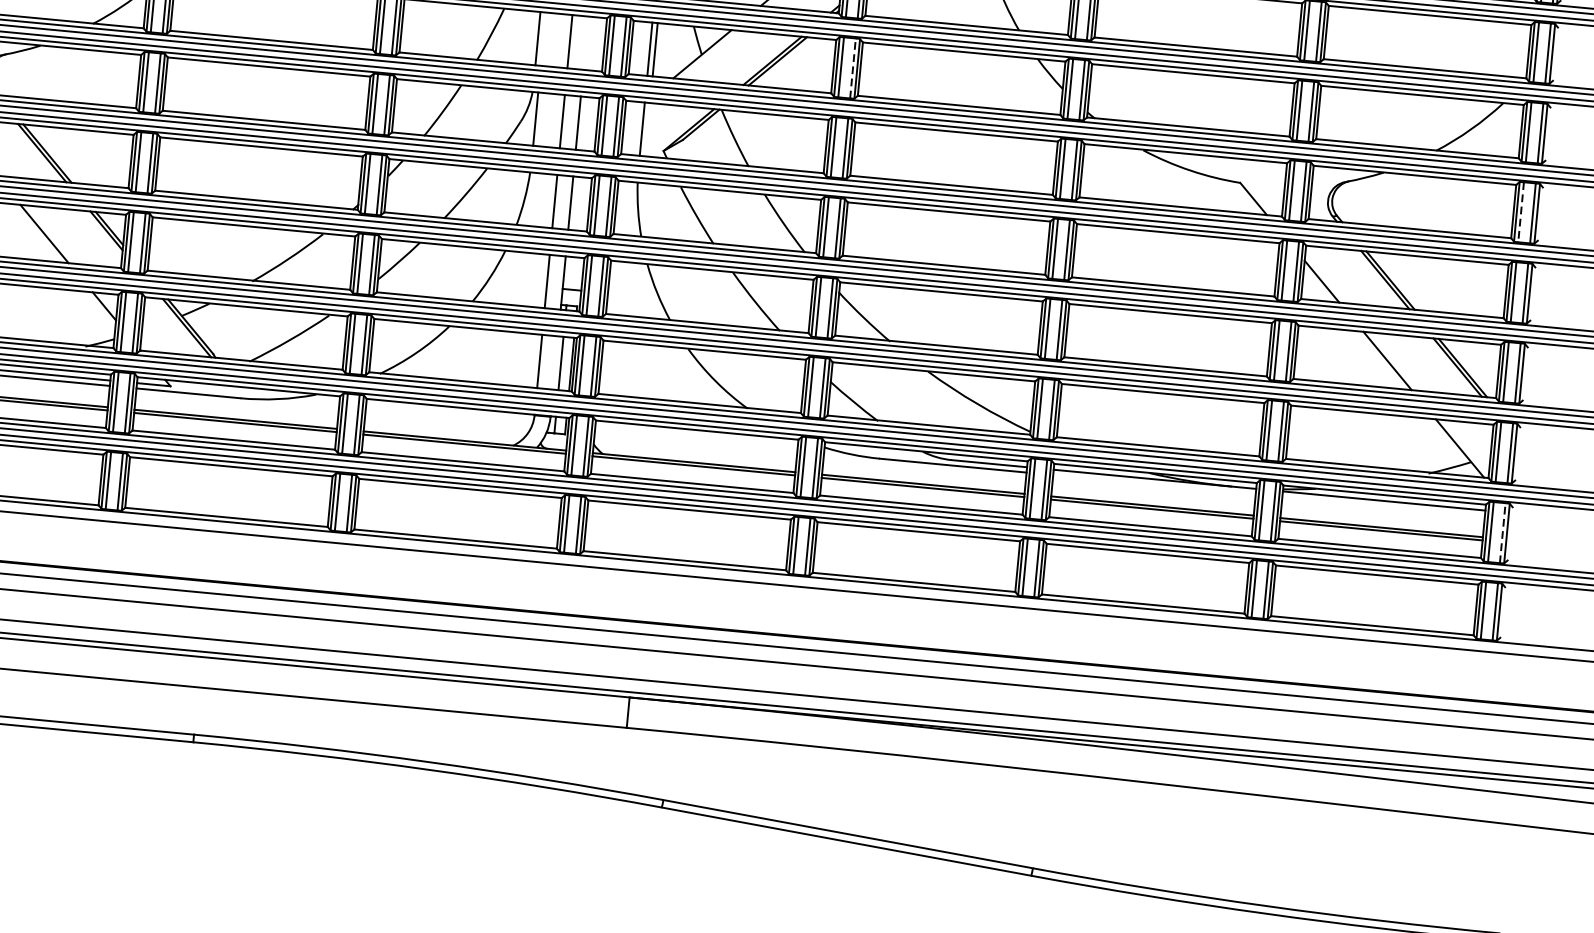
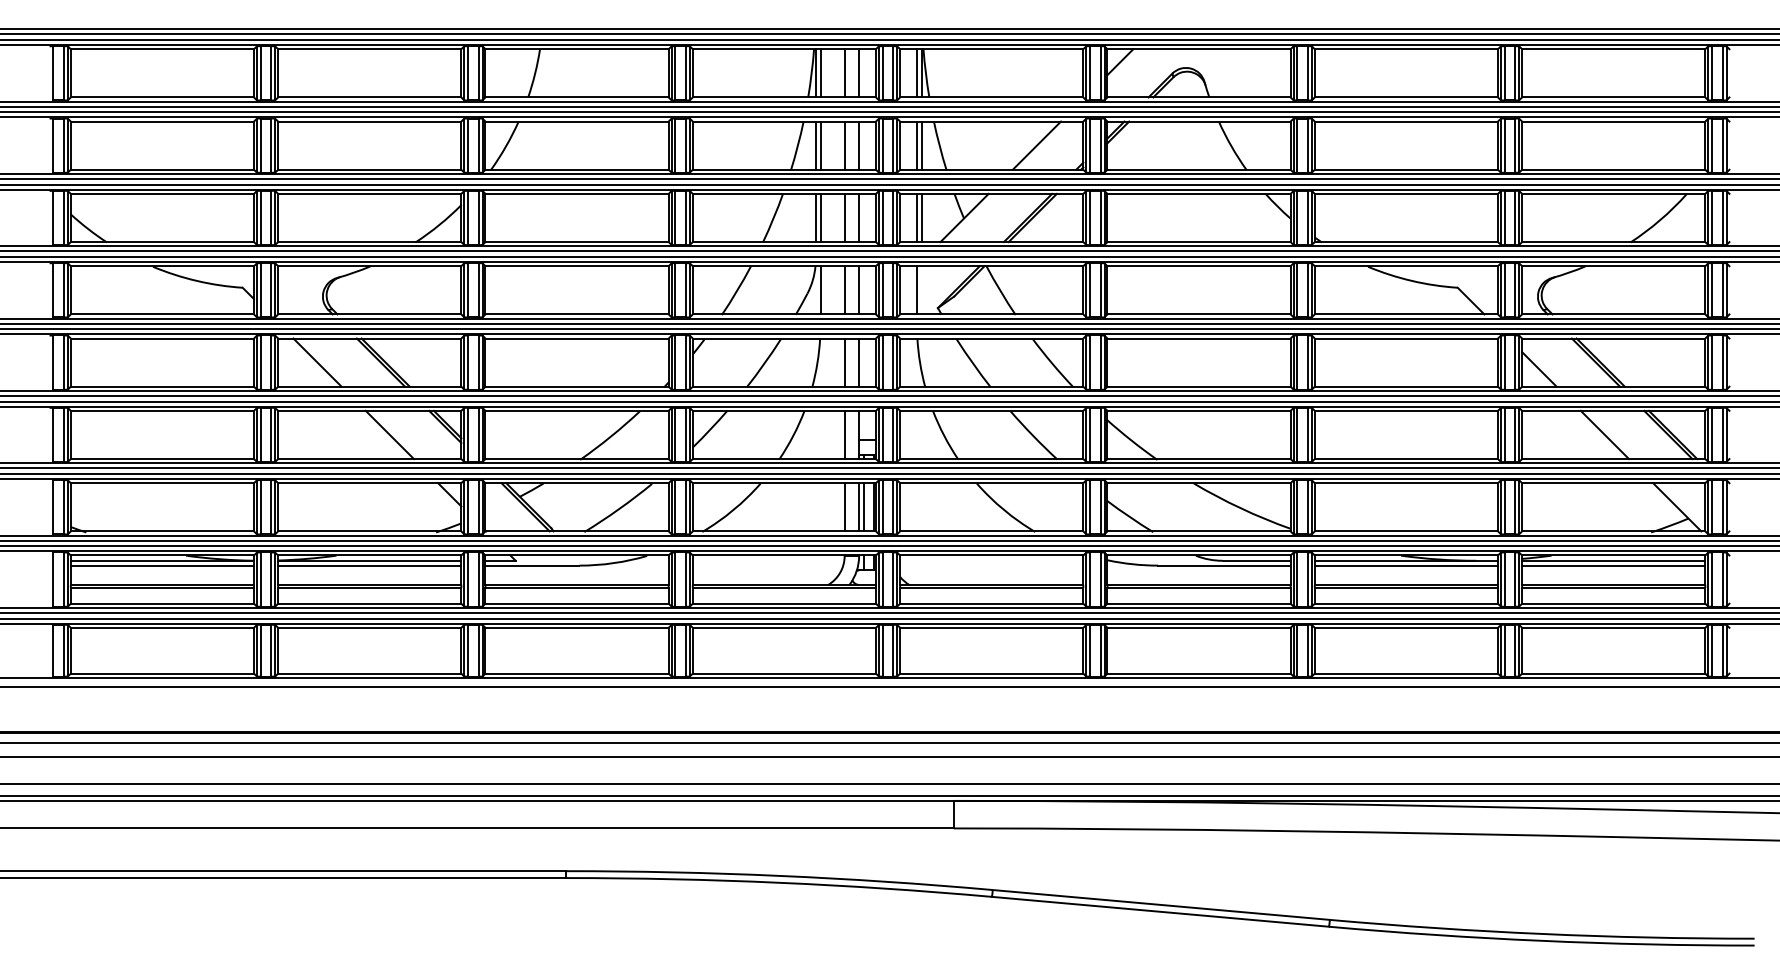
line: (543, 38) -> (820, 217), added
line: (586, 42) -> (859, 217), added
line: (852, 67) -> (1100, 217), dashed -> solid
line: (1521, 212) -> (1712, 290), dashed -> solid
line: (556, 363) -> (859, 507), added
line: (1154, 484) -> (1406, 565), added
line: (1383, 506) -> (1613, 565), added
line: (1502, 533) -> (1722, 579), dashed -> solid

